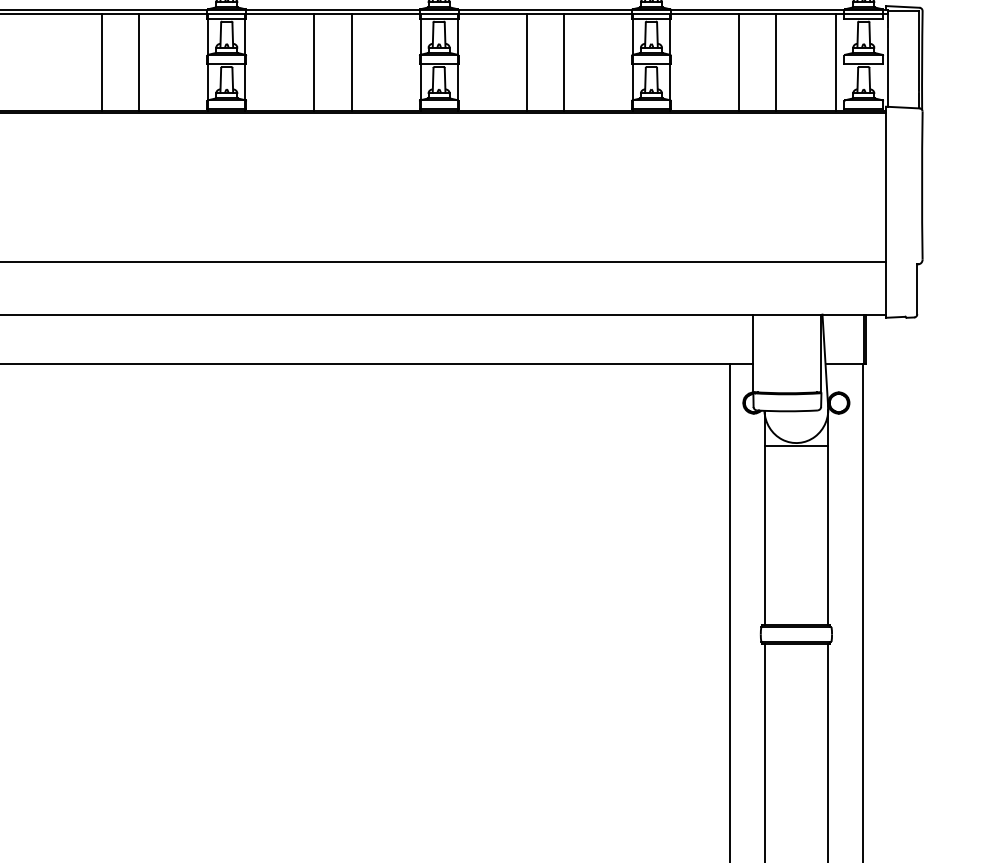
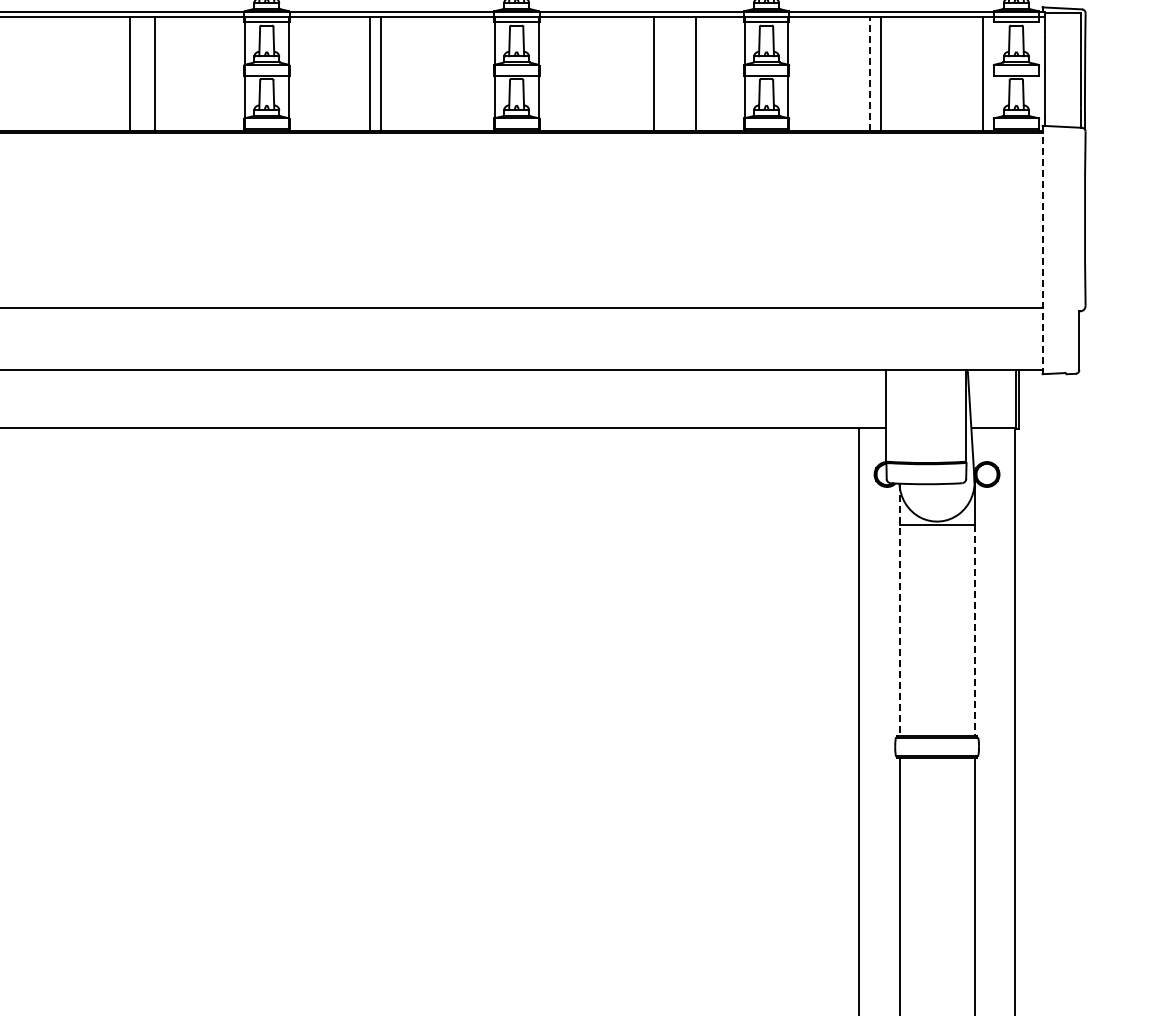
line: (102, 62) -> (155, 73), moved
line: (139, 62) -> (129, 73), moved
line: (351, 62) -> (380, 73), moved
line: (526, 62) -> (653, 73), moved
line: (563, 62) -> (696, 73), moved
line: (738, 62) -> (869, 73), solid -> dashed
line: (776, 62) -> (881, 73), moved
line: (885, 211) -> (1042, 249), solid -> dashed
line: (764, 517) -> (899, 609), solid -> dashed
line: (828, 536) -> (974, 631), solid -> dashed

